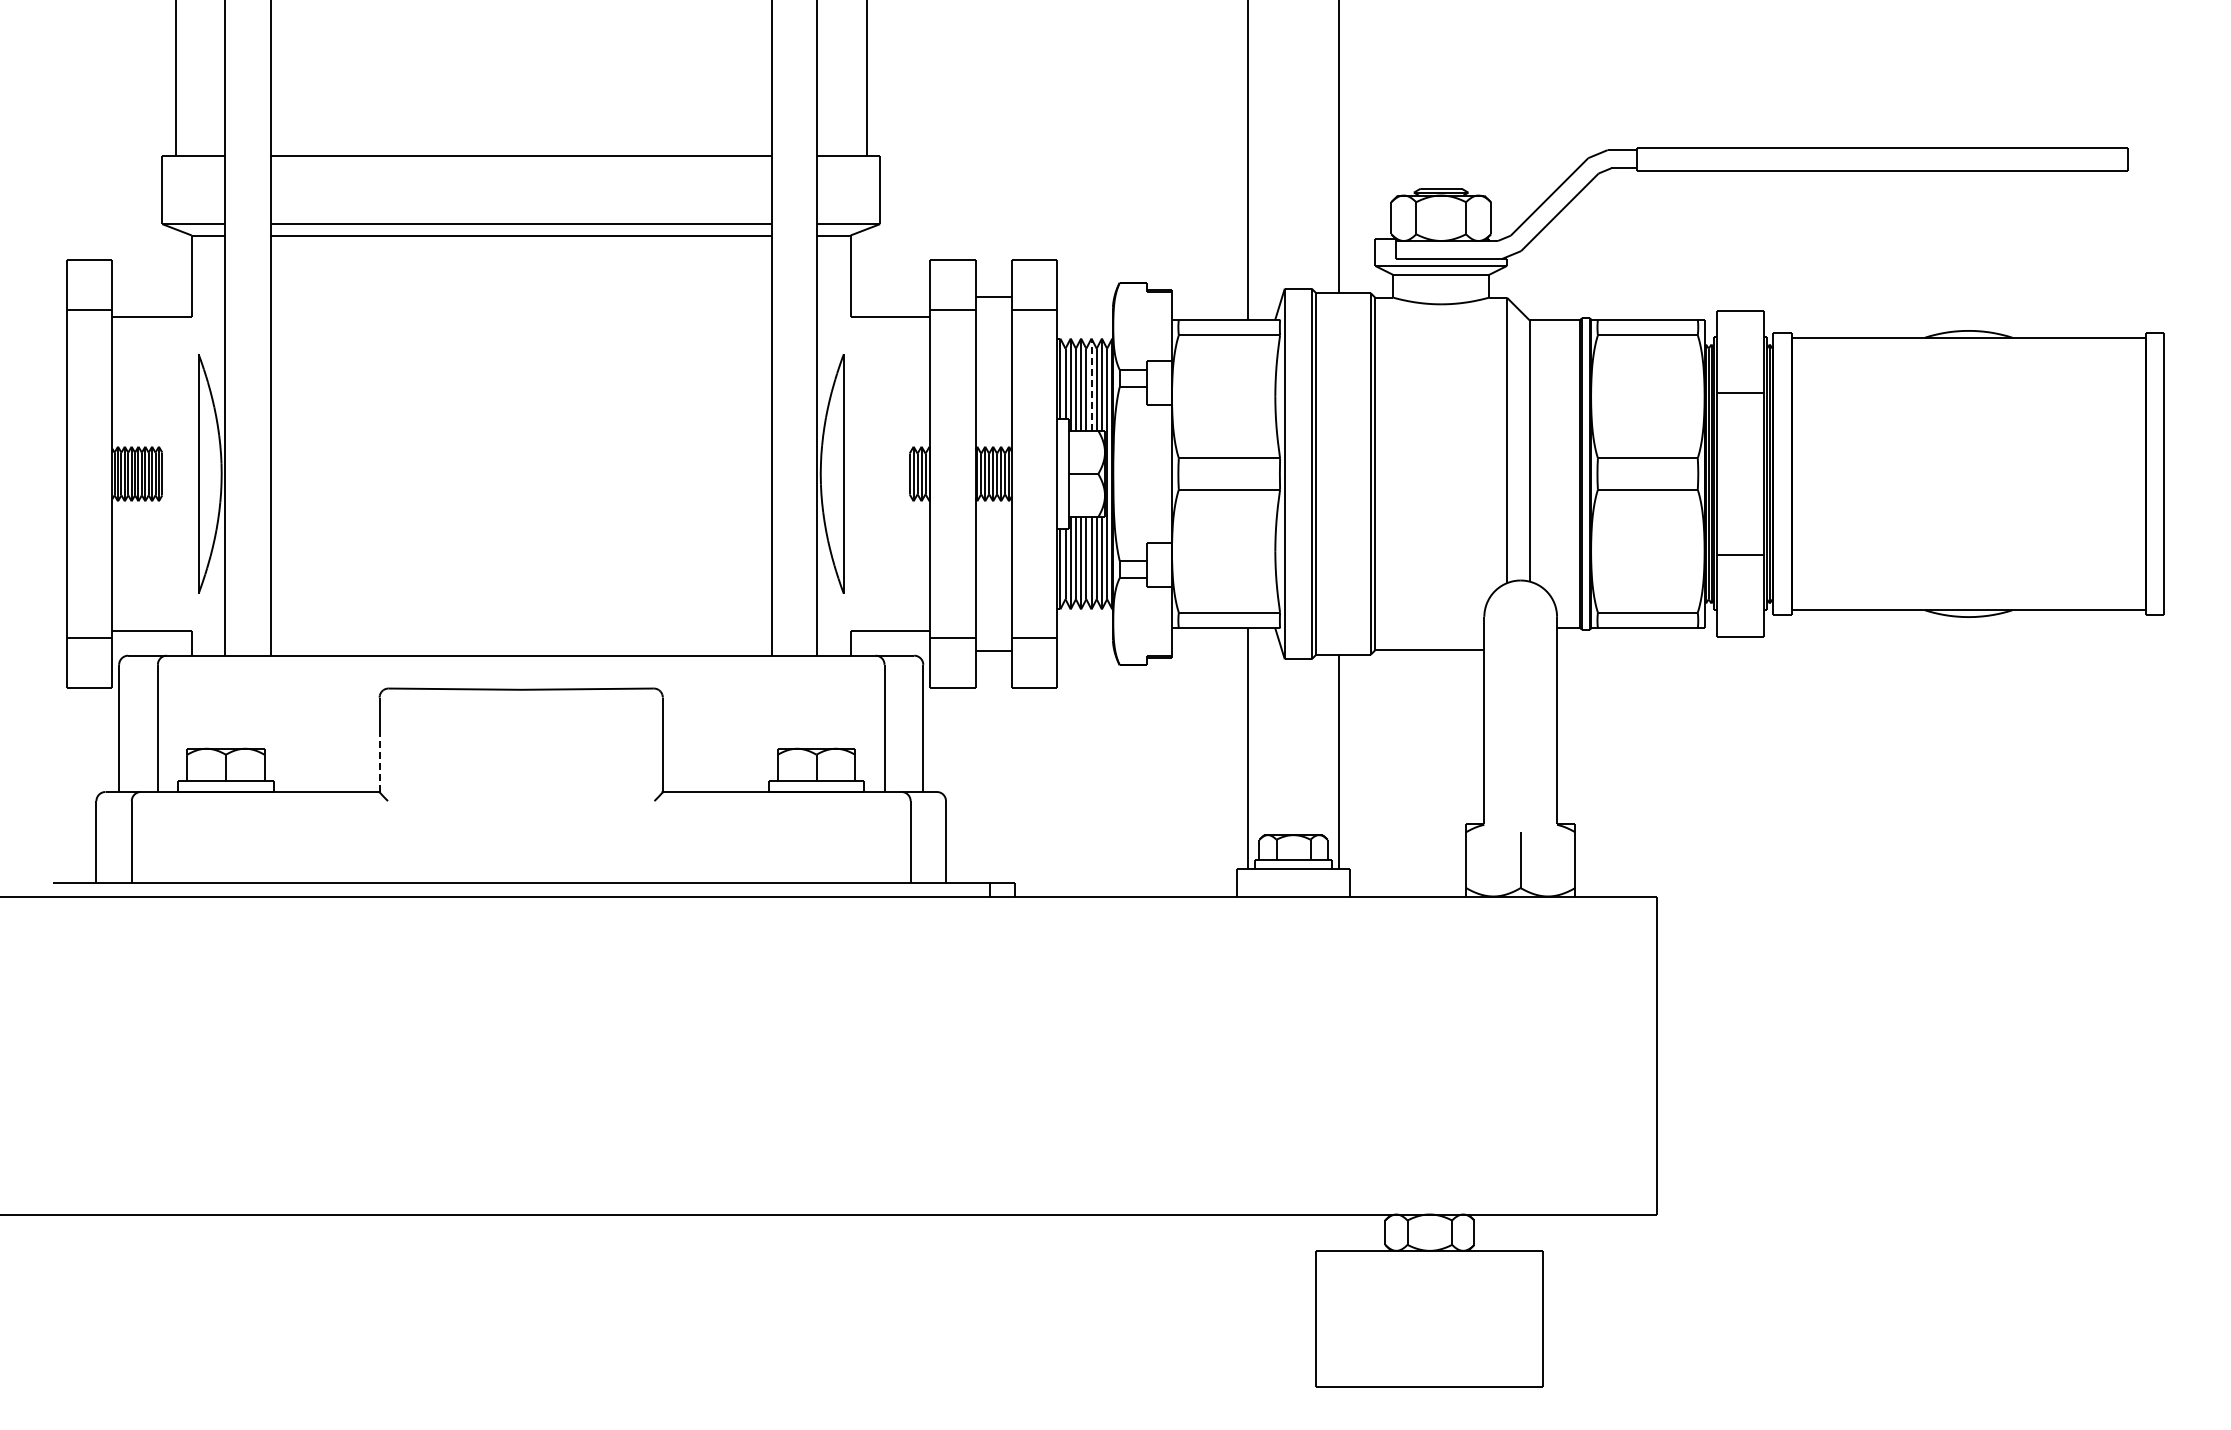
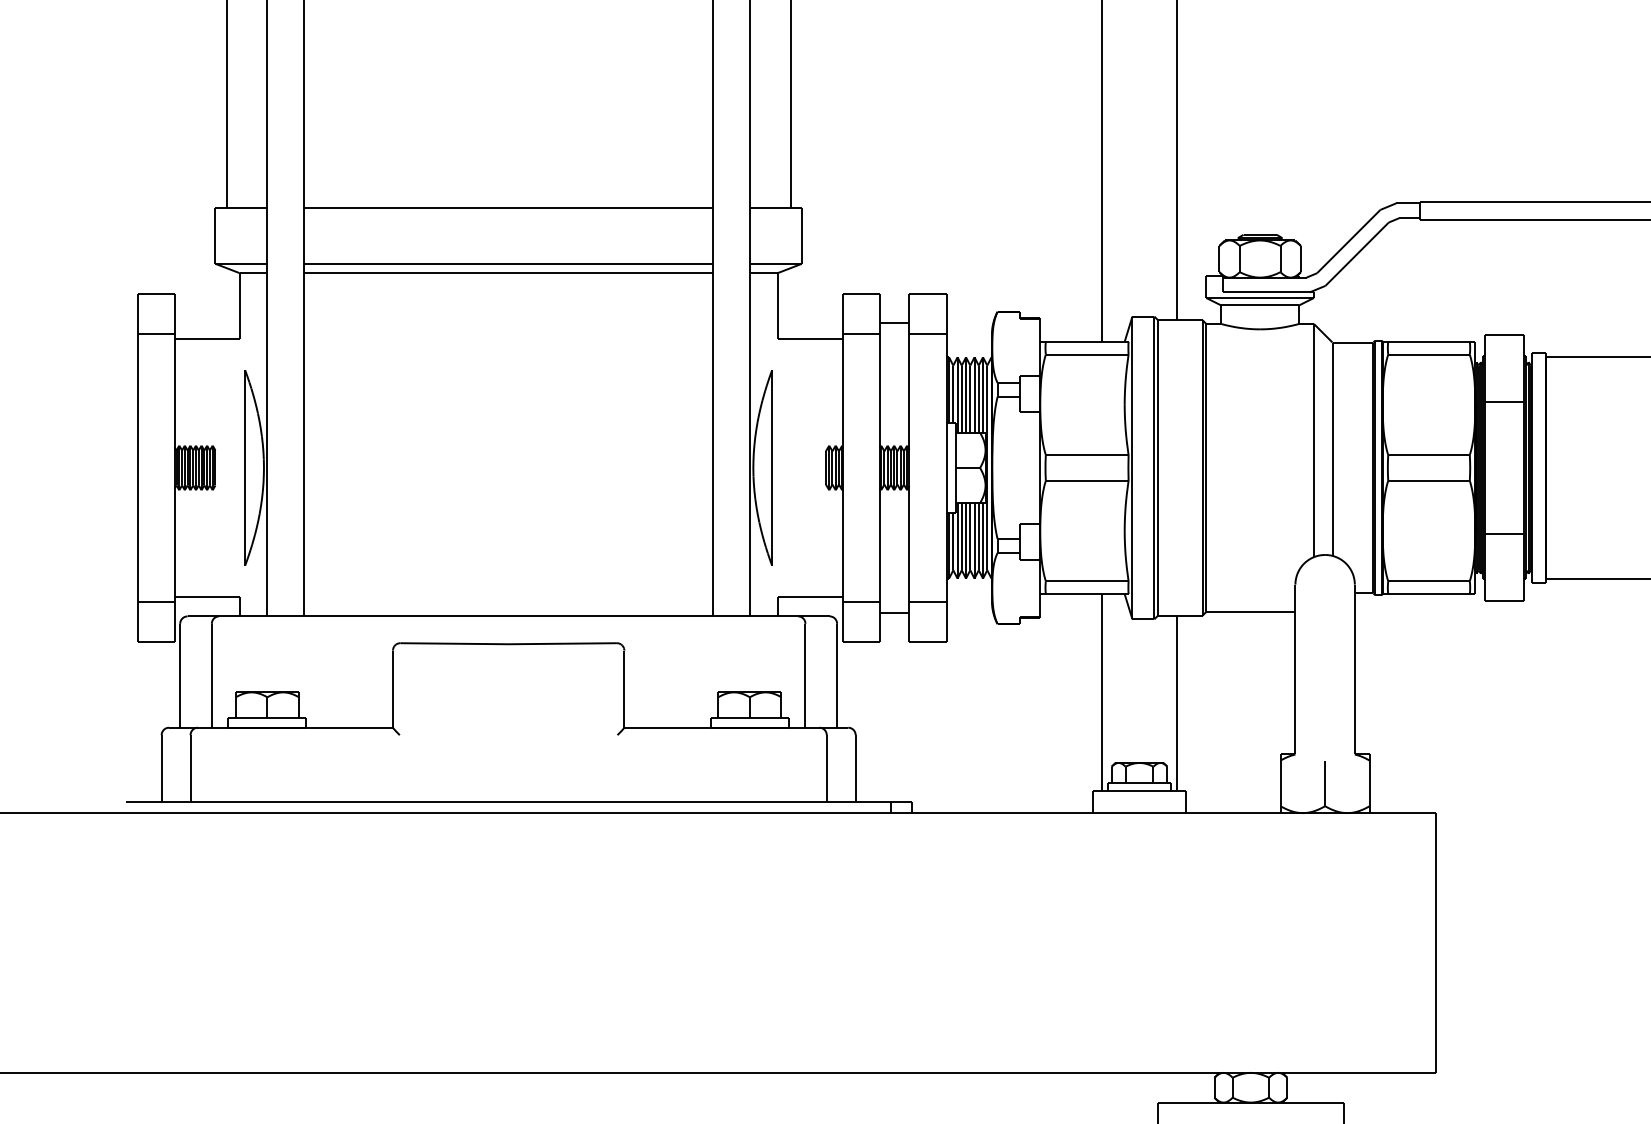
line: (1091, 384) -> (974, 394), dashed -> solid
line: (379, 761) -> (392, 702), dashed -> solid

